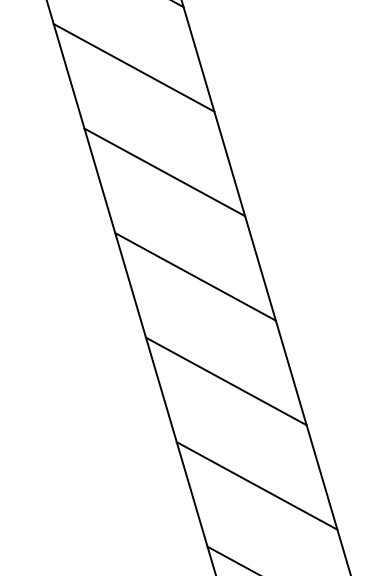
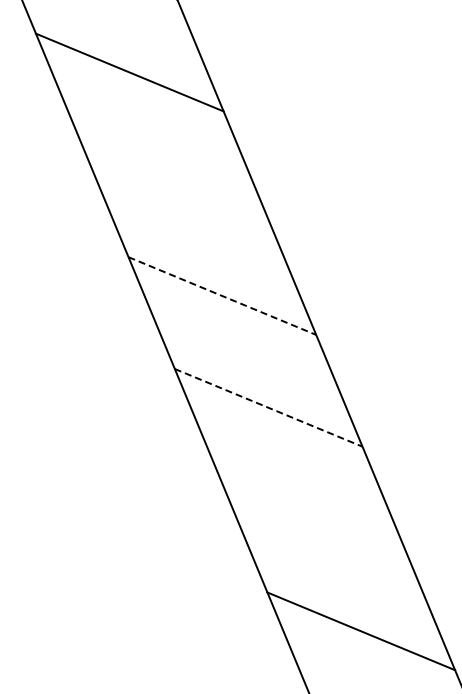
line: (164, 172) -> (175, 184), removed
line: (195, 277) -> (222, 296), solid -> dashed
line: (226, 381) -> (268, 407), solid -> dashed
line: (256, 485) -> (314, 519), removed

